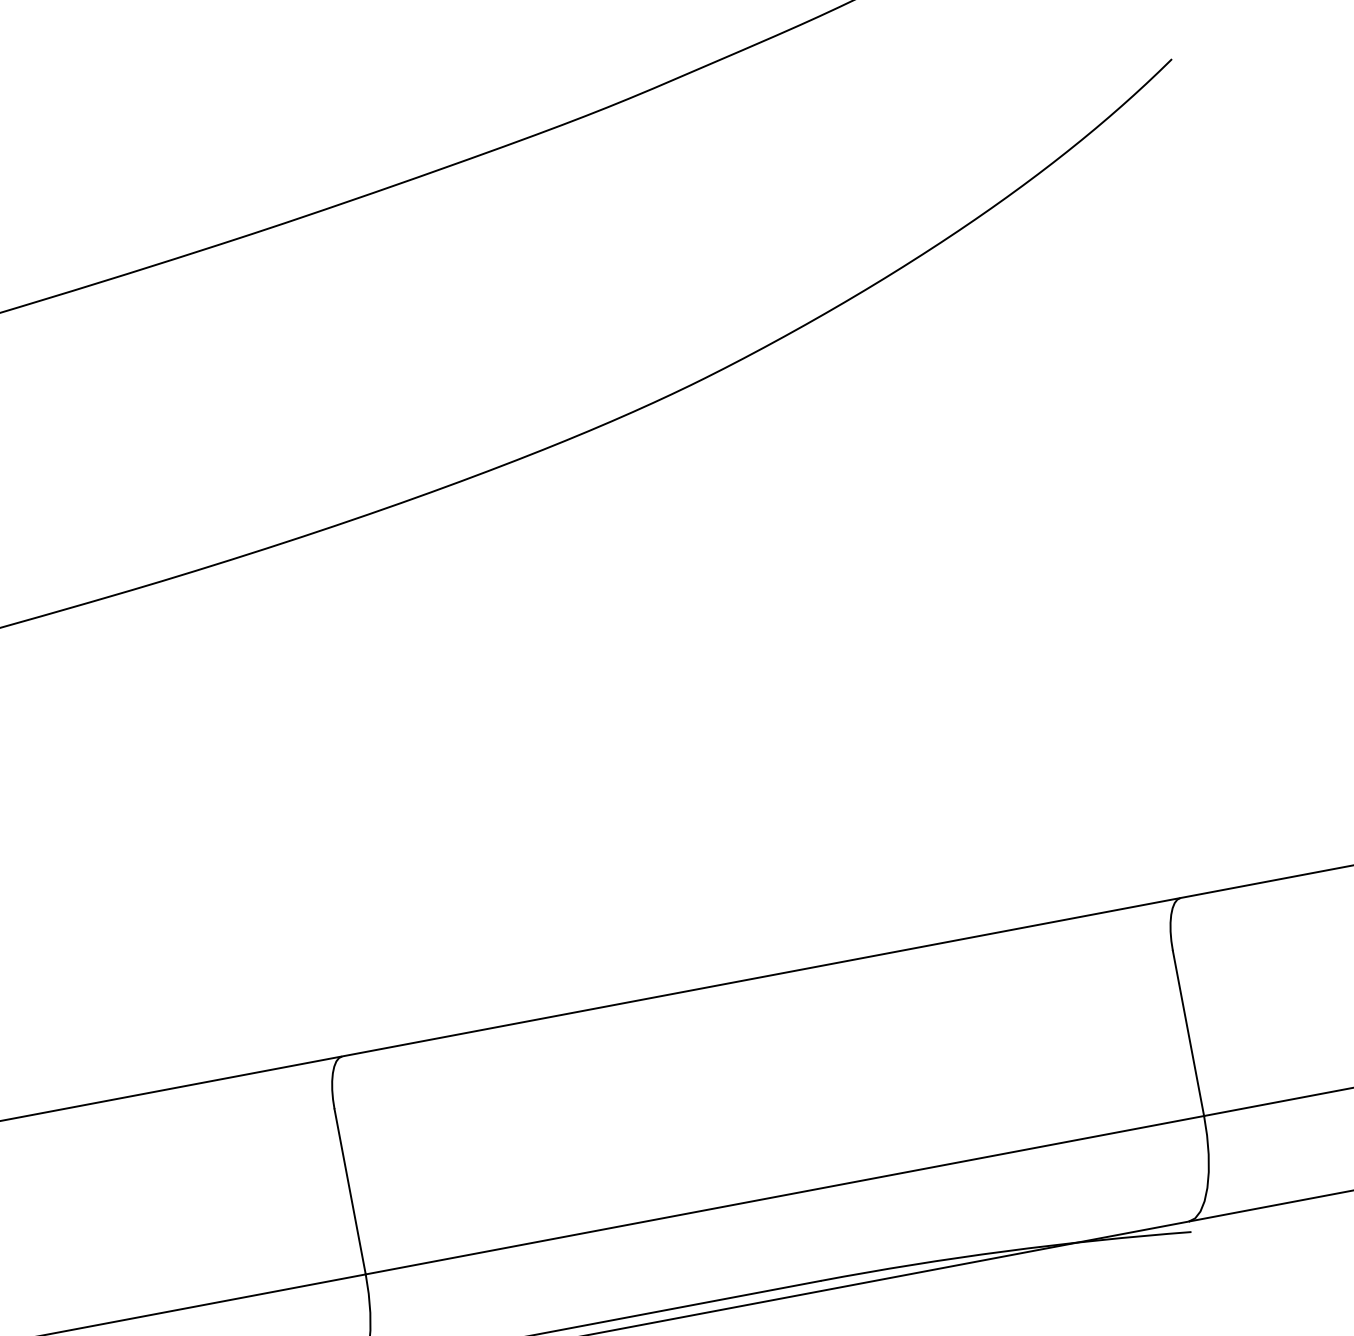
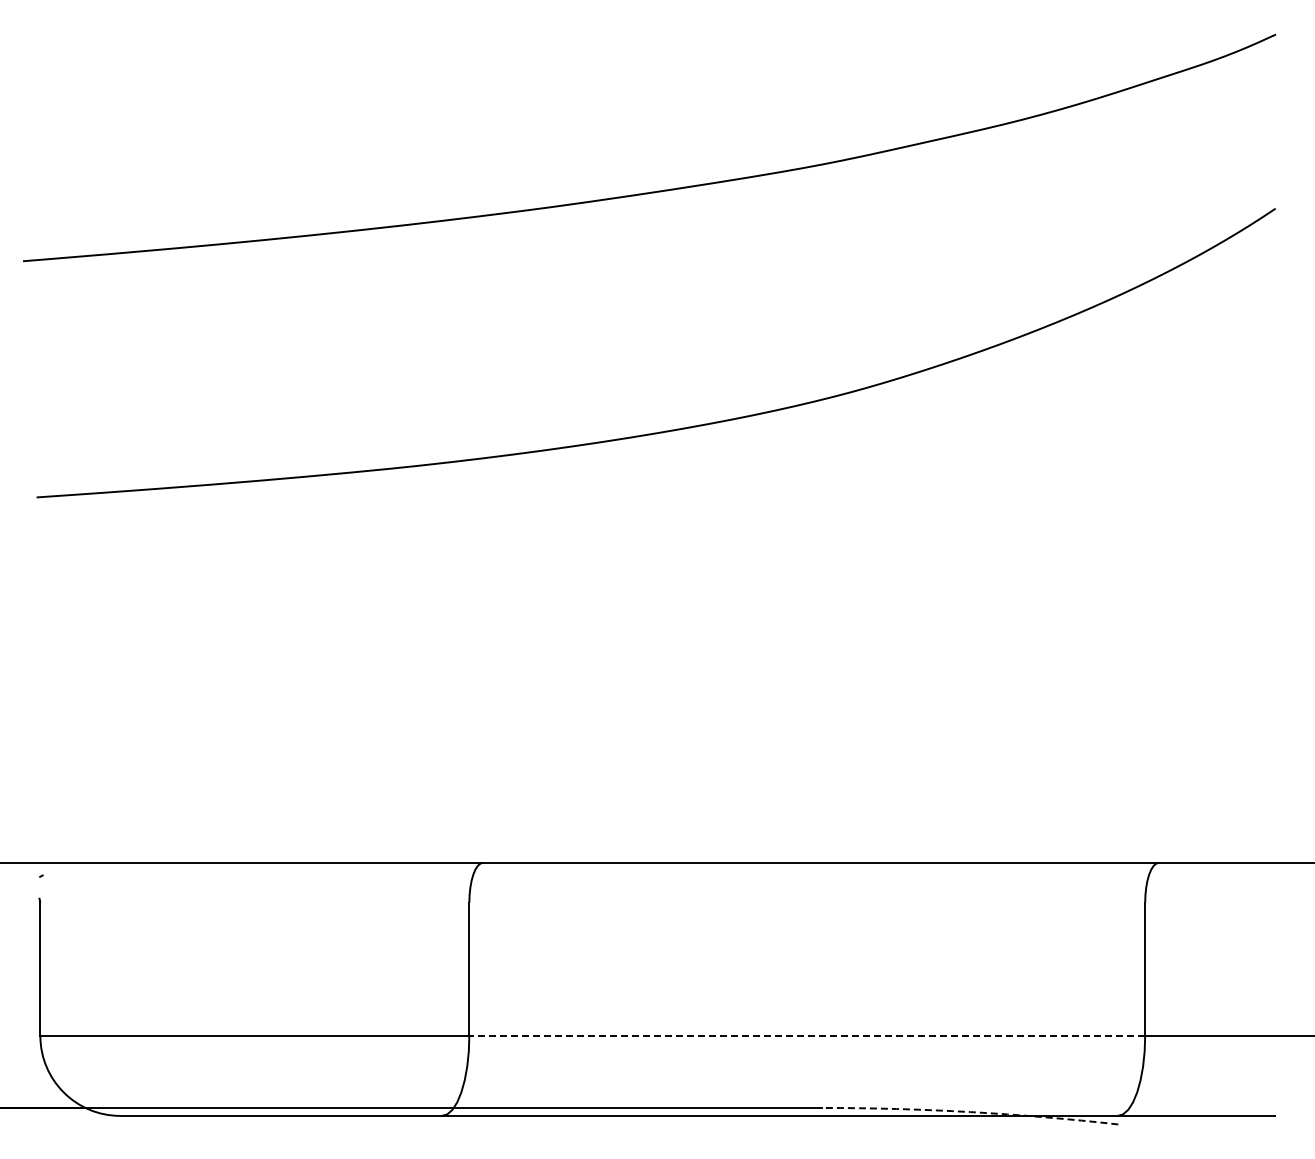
line: (785, 1194) -> (807, 1035), solid -> dashed
arc: (1005, 1251) -> (970, 1112), solid -> dashed

